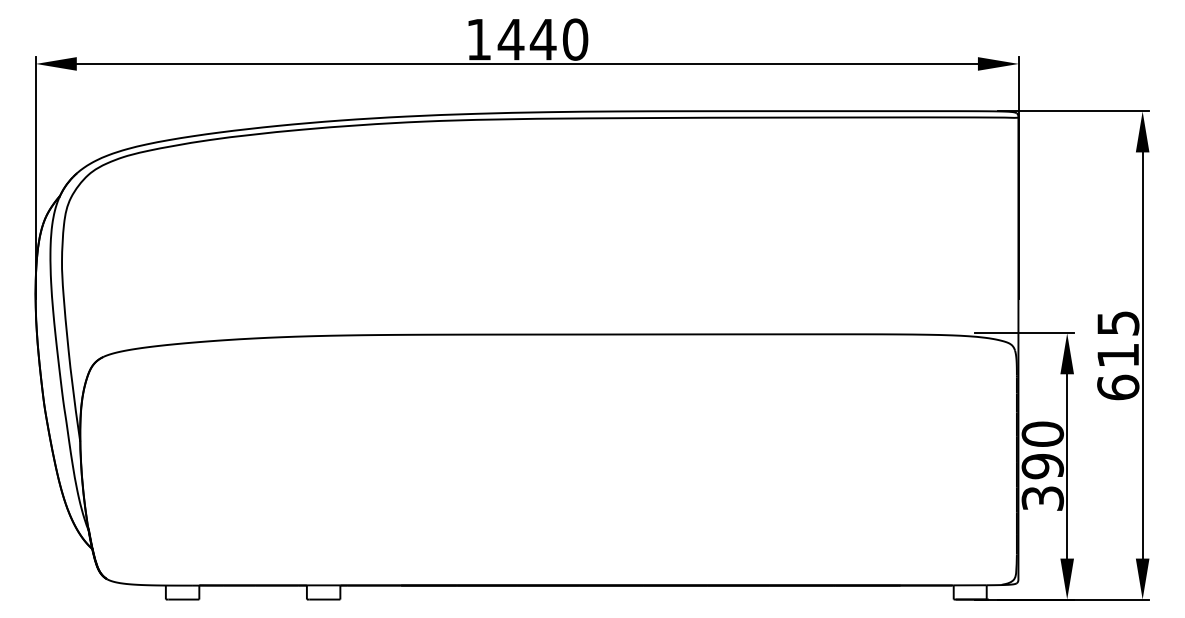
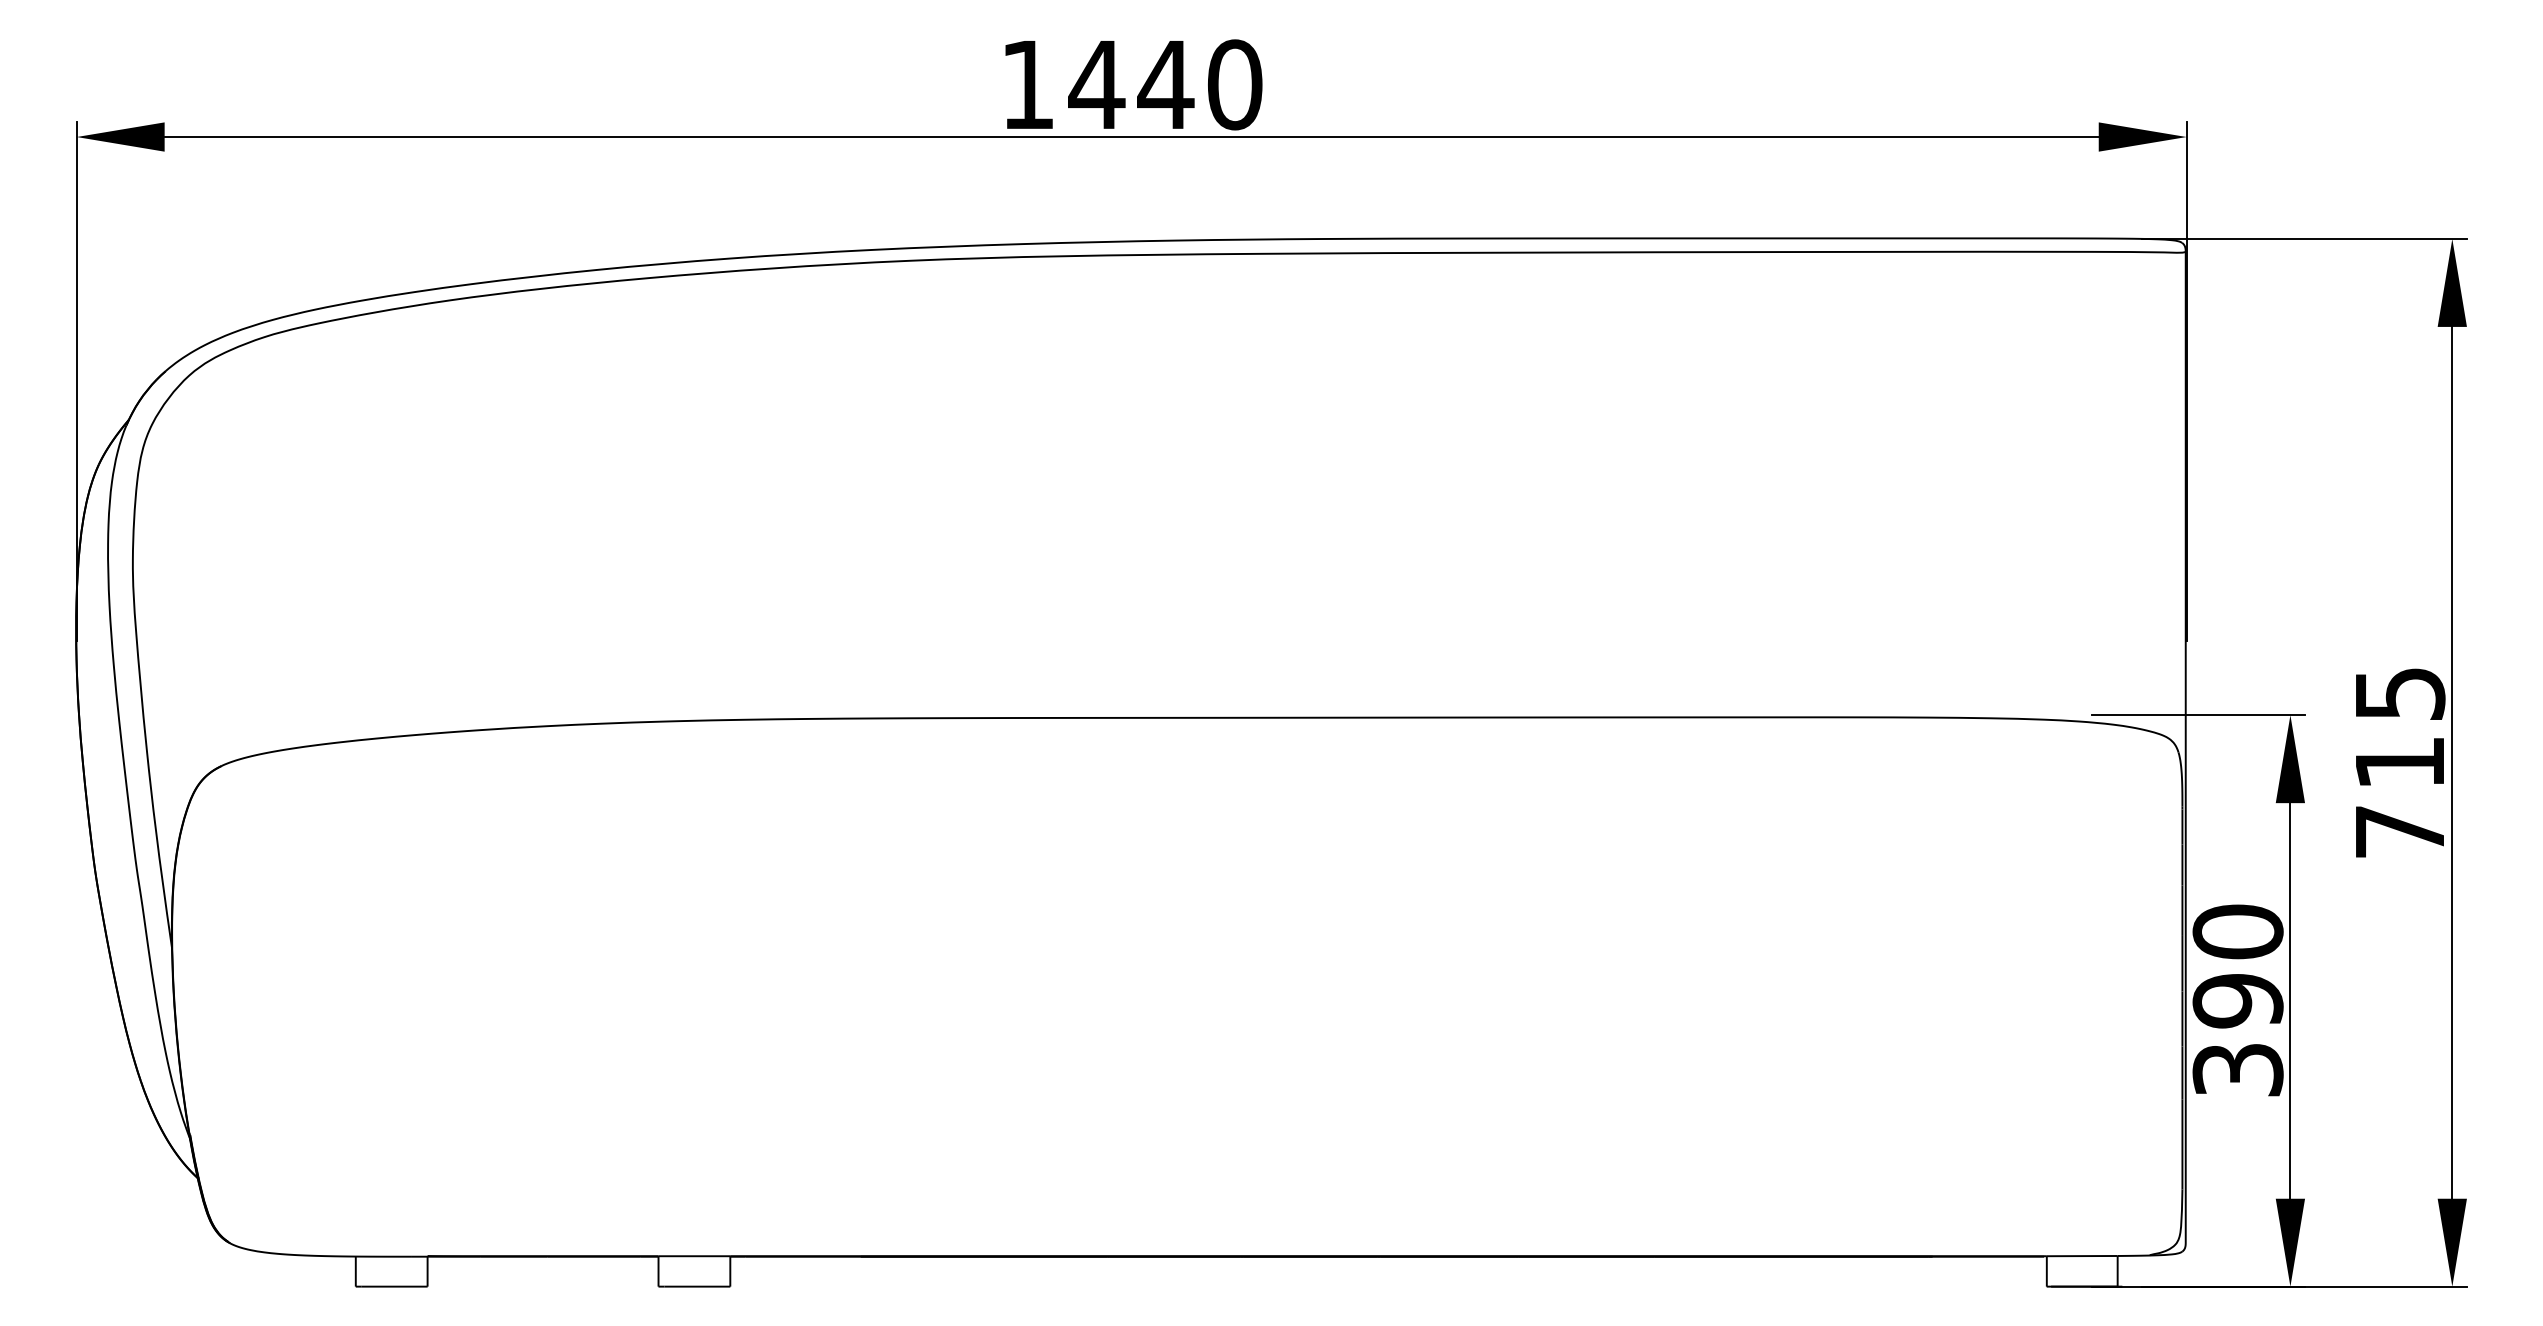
text: (1118, 387) -> (2400, 831), 615 -> 715

